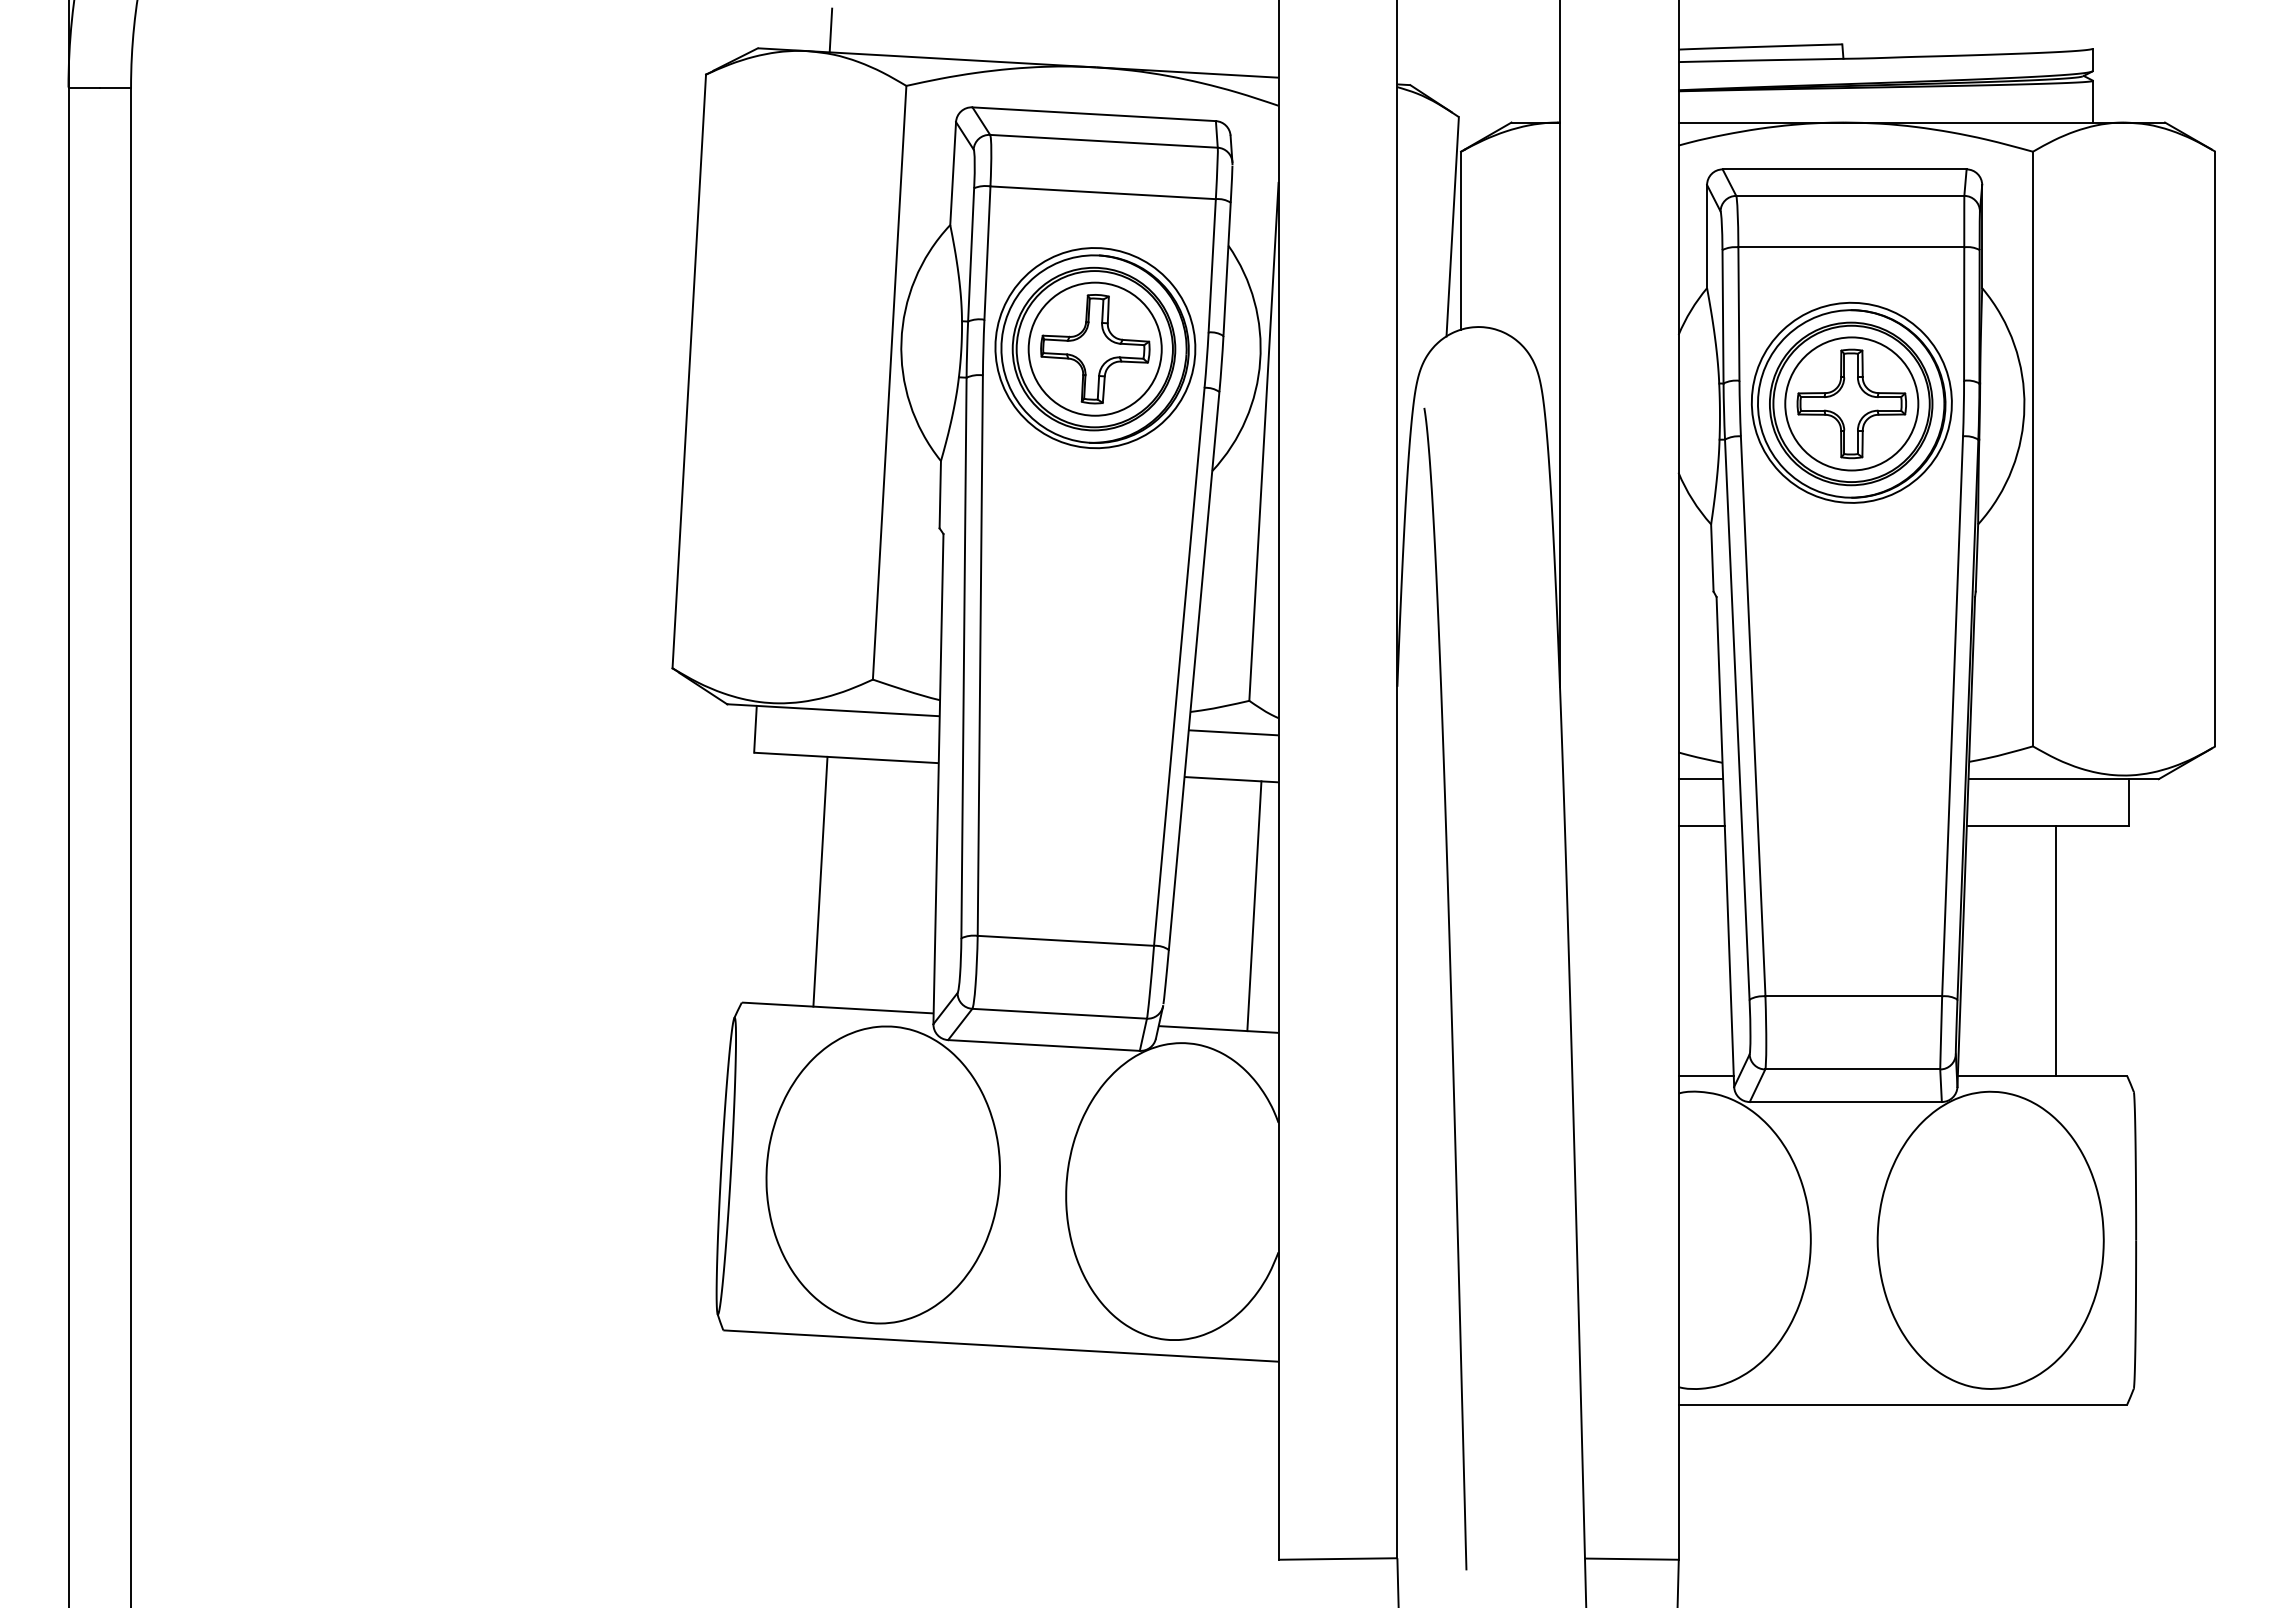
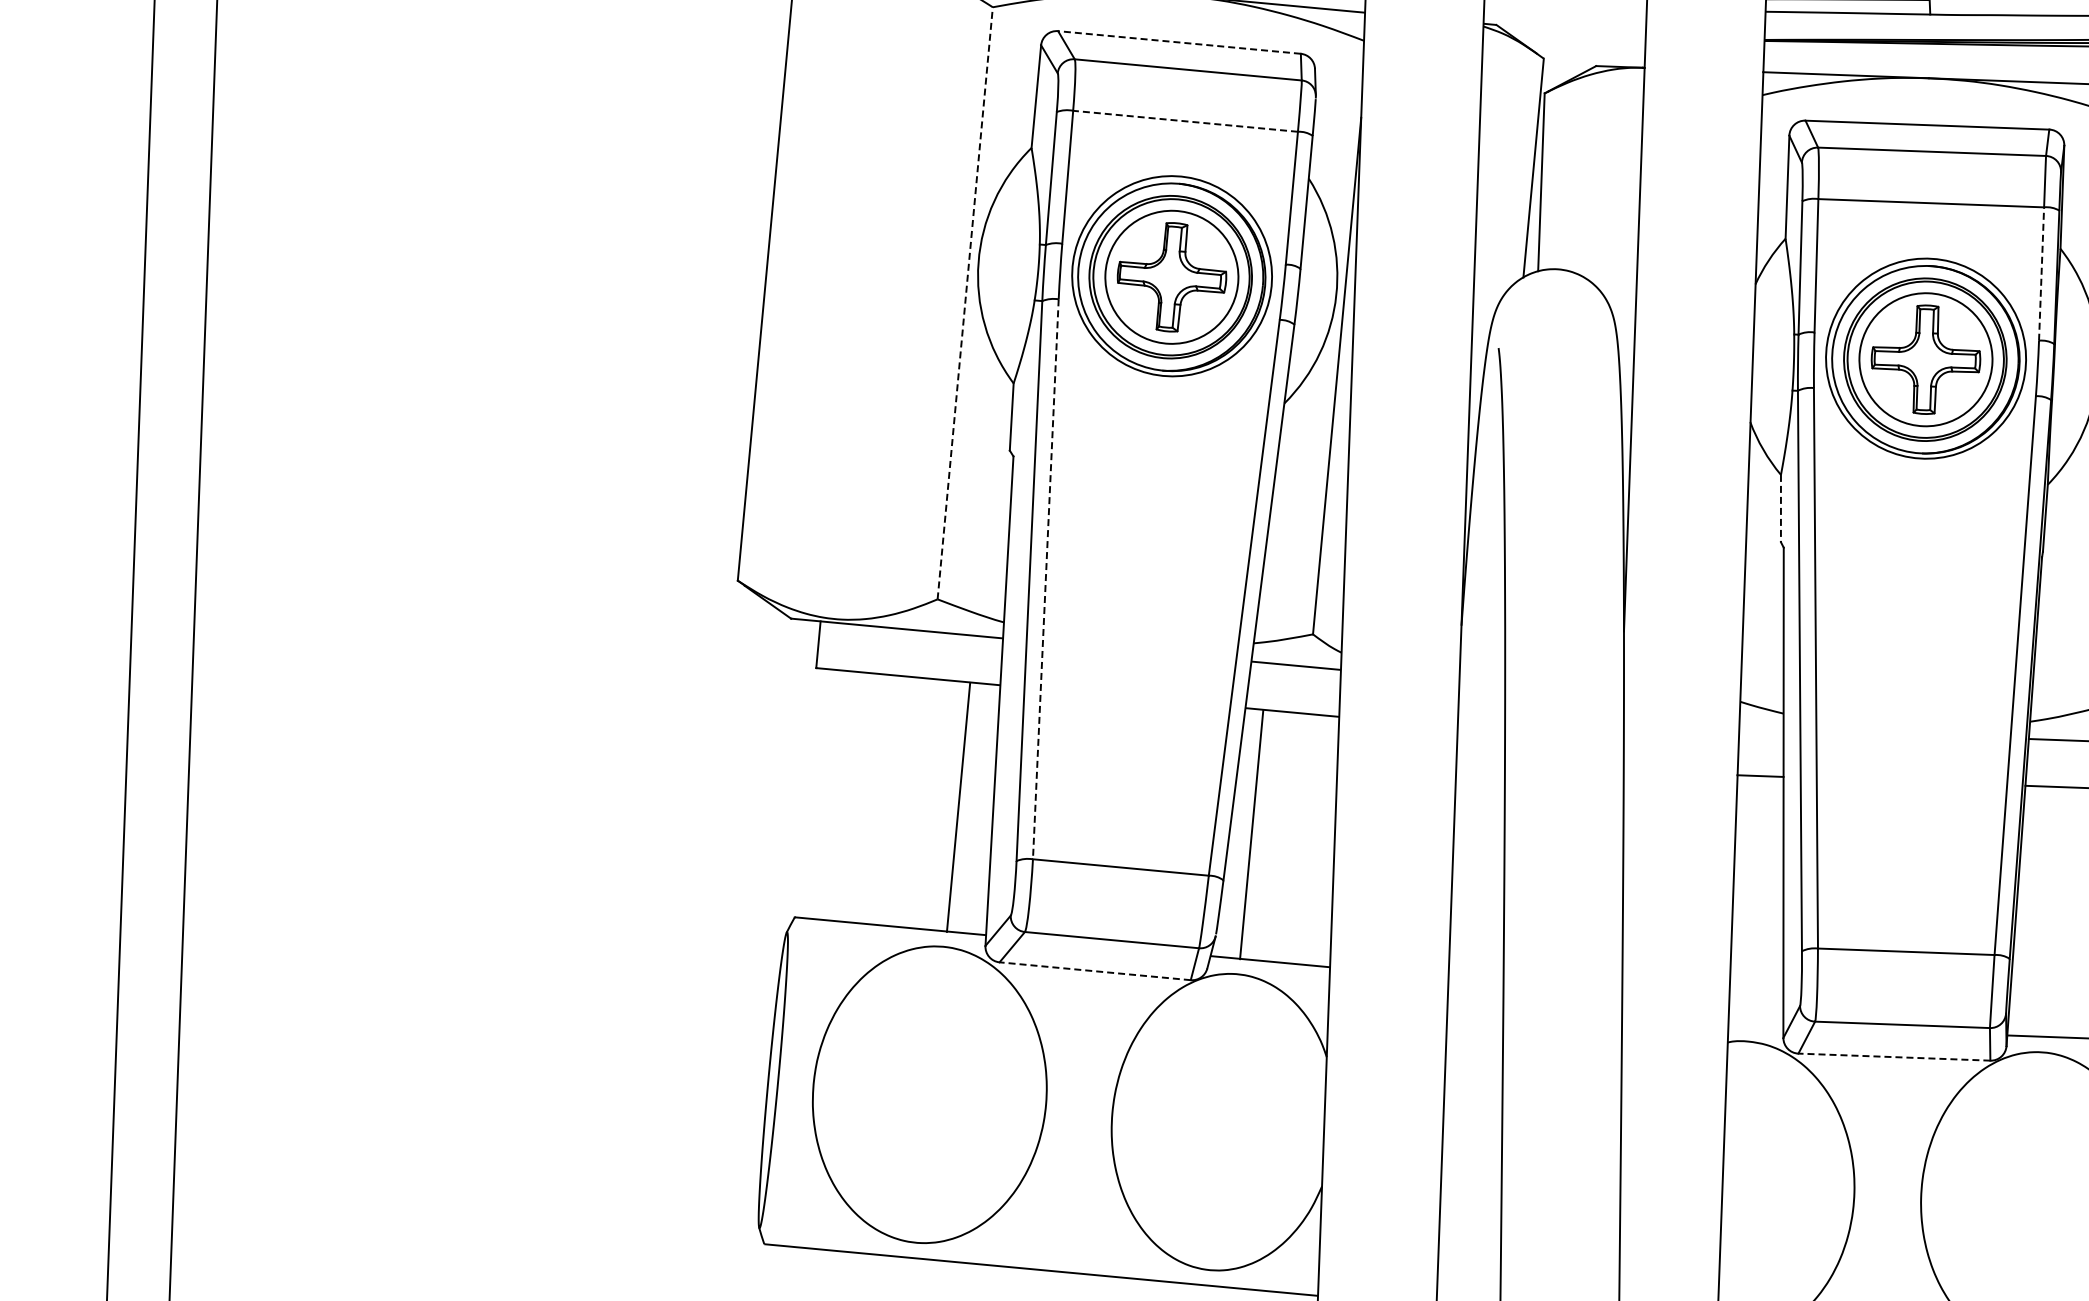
line: (1094, 114) -> (1179, 42), solid -> dashed
line: (1103, 192) -> (1185, 121), solid -> dashed
line: (1964, 314) -> (2041, 274), solid -> dashed
line: (889, 382) -> (965, 303), solid -> dashed
line: (1712, 557) -> (1781, 508), solid -> dashed
line: (980, 656) -> (1045, 580), solid -> dashed
line: (1700, 779) -> (1761, 729), removed
line: (820, 881) -> (958, 807), moved
line: (1254, 906) -> (1251, 834), moved
line: (1043, 1045) -> (1094, 971), solid -> dashed
line: (1705, 1076) -> (1755, 1026), removed
line: (1845, 1102) -> (1894, 1057), solid -> dashed

